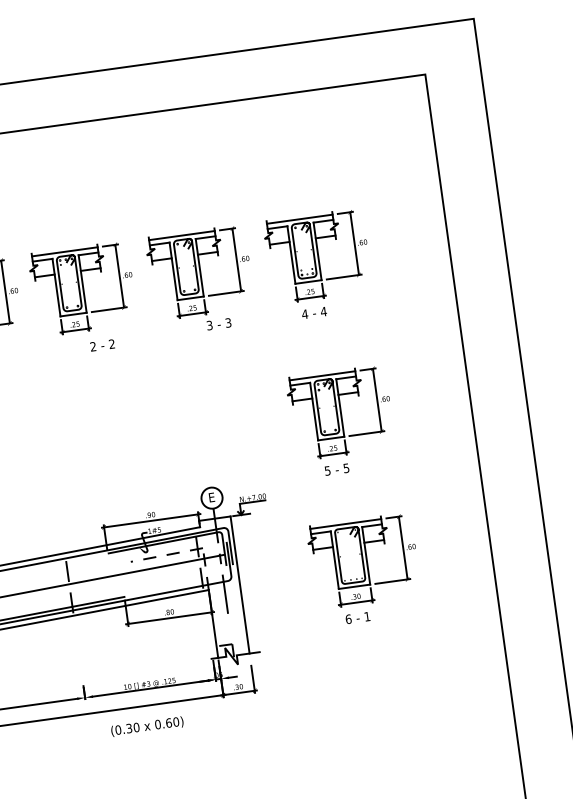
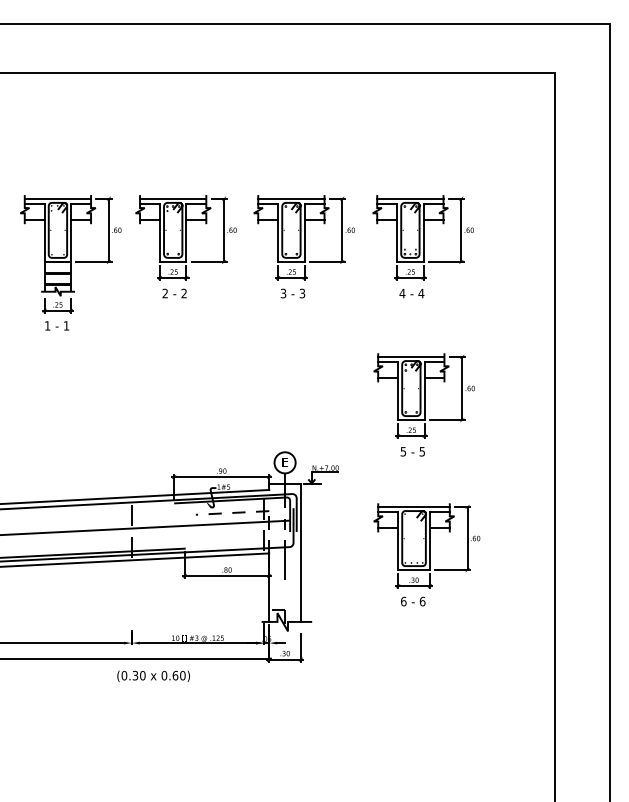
text: (218, 324) -> (292, 293), moved
text: (102, 345) -> (174, 293), moved
text: (367, 616) -> (422, 601), 1 -> 6
text: (147, 725) -> (153, 675), moved

